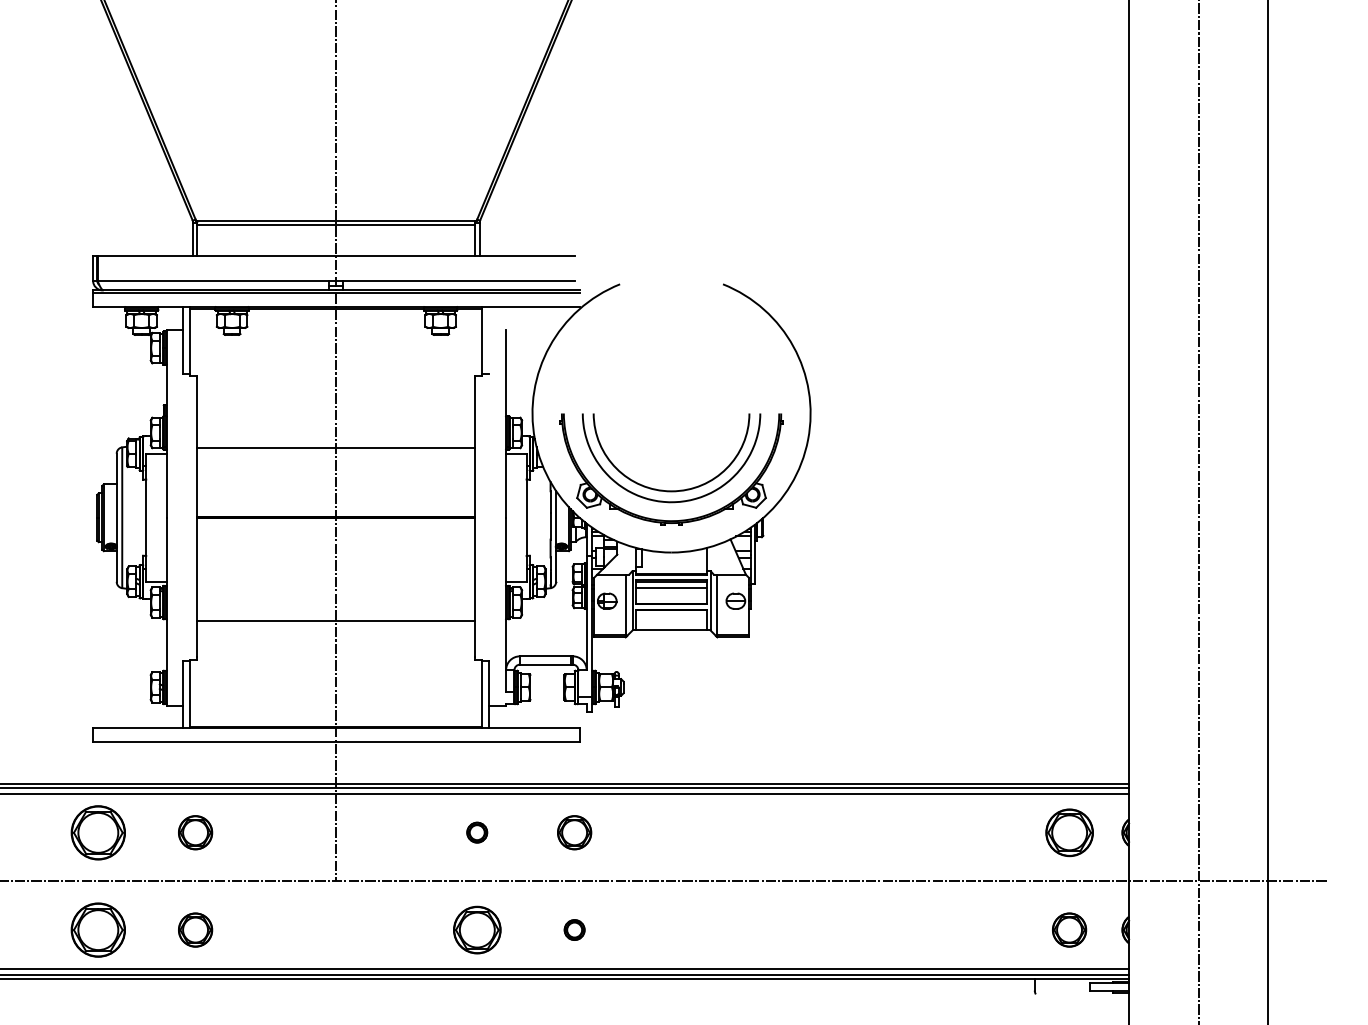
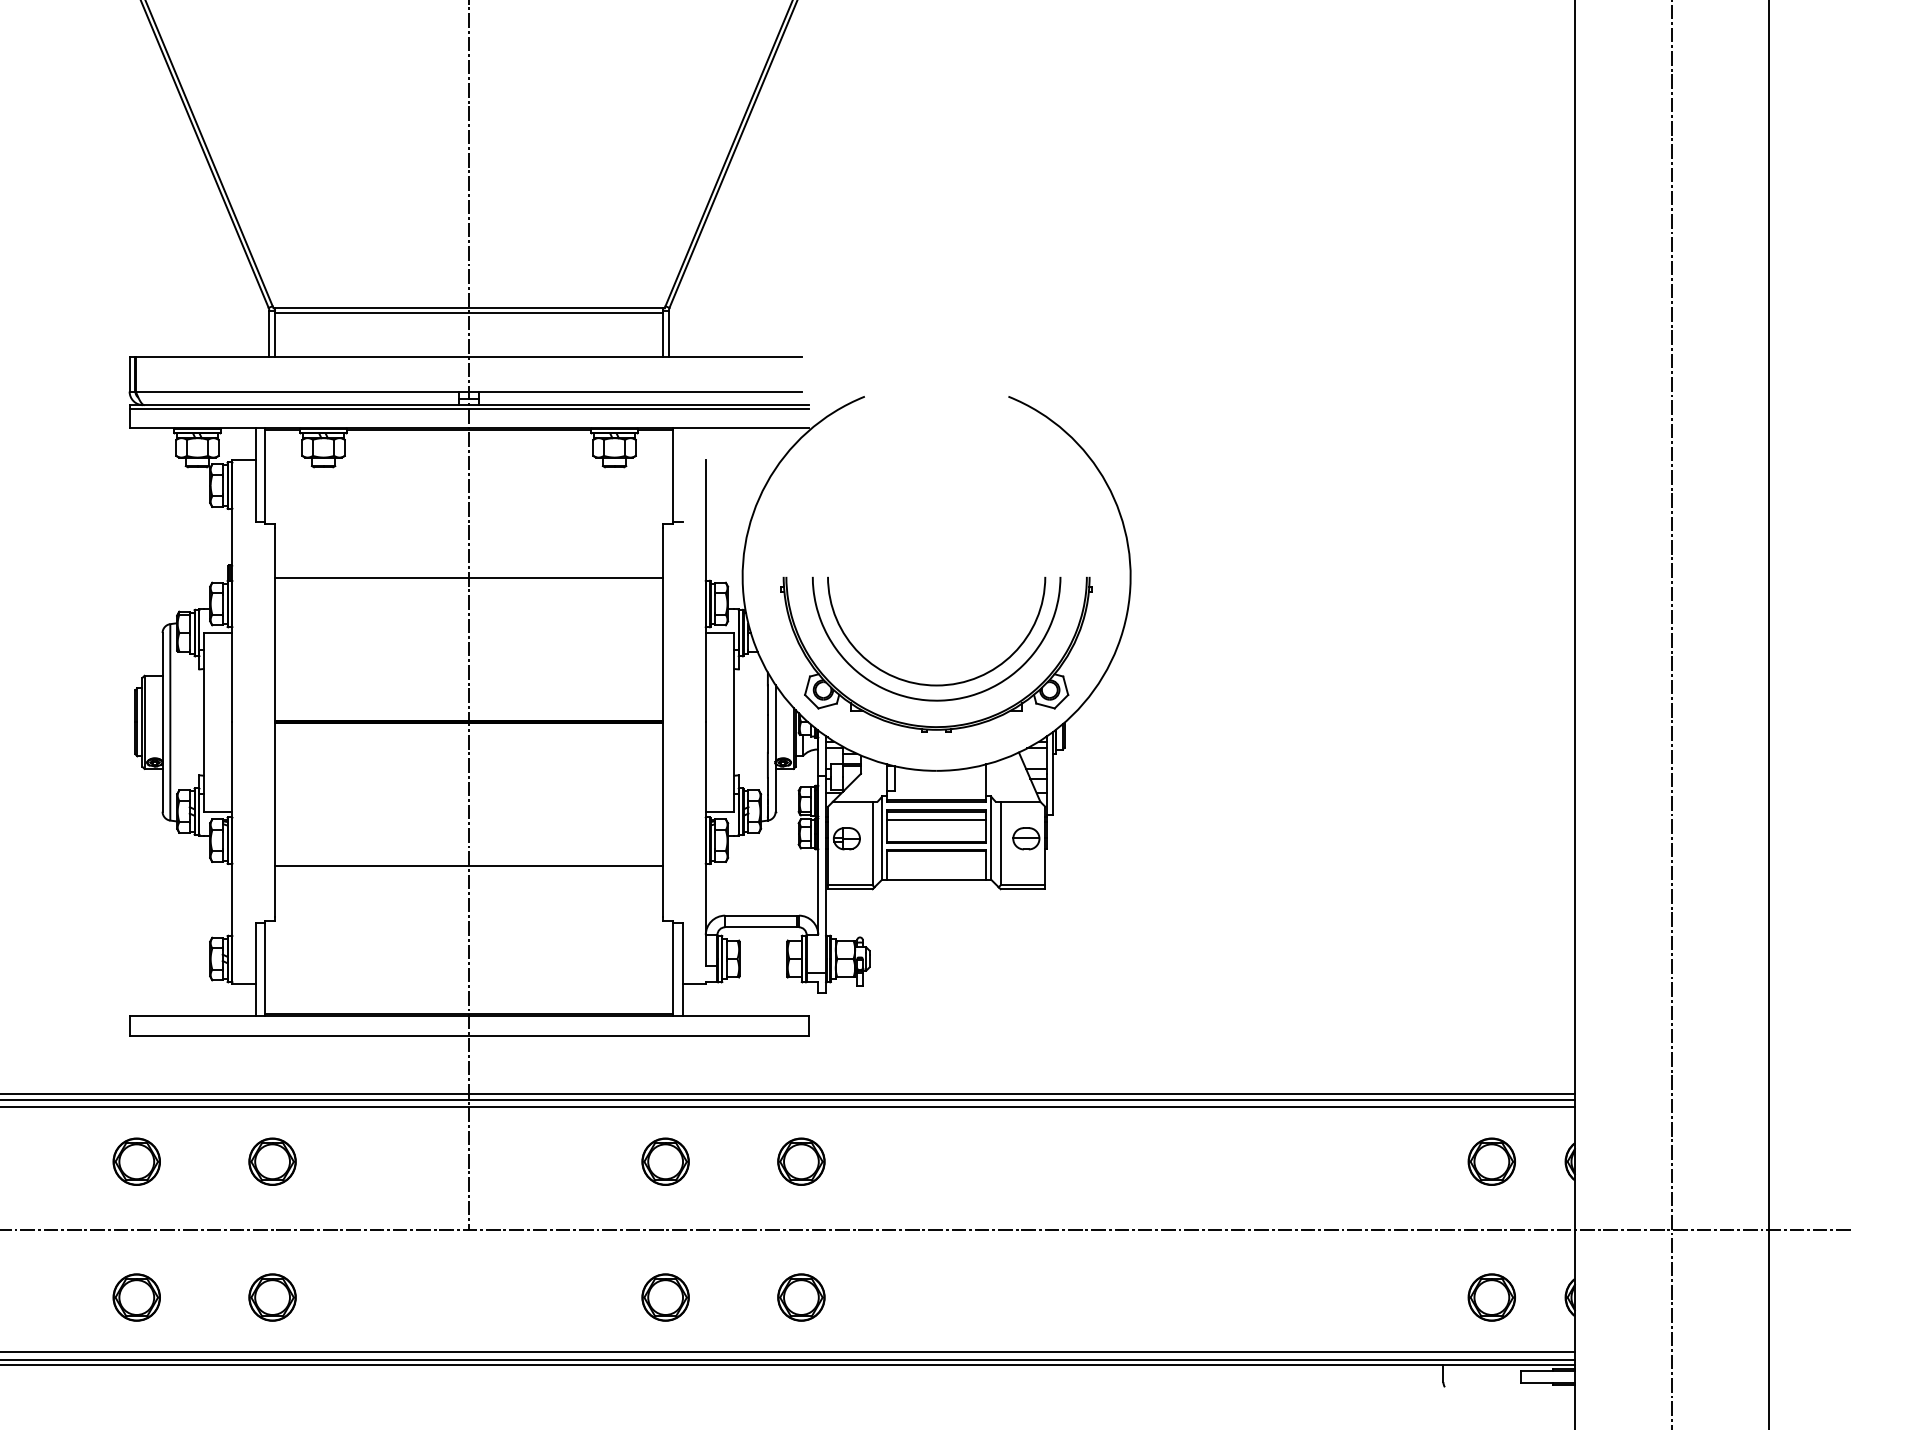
line: (336, 447) -> (469, 578), moved
part: (98, 832) -> (136, 1161), size x0.62
part: (477, 832) -> (665, 1161), size x1.67
part: (1069, 832) -> (1491, 1161), size x0.71
part: (98, 930) -> (136, 1297), size x0.62
part: (477, 930) -> (665, 1297), size x0.71
part: (574, 930) -> (801, 1297), size x1.67

